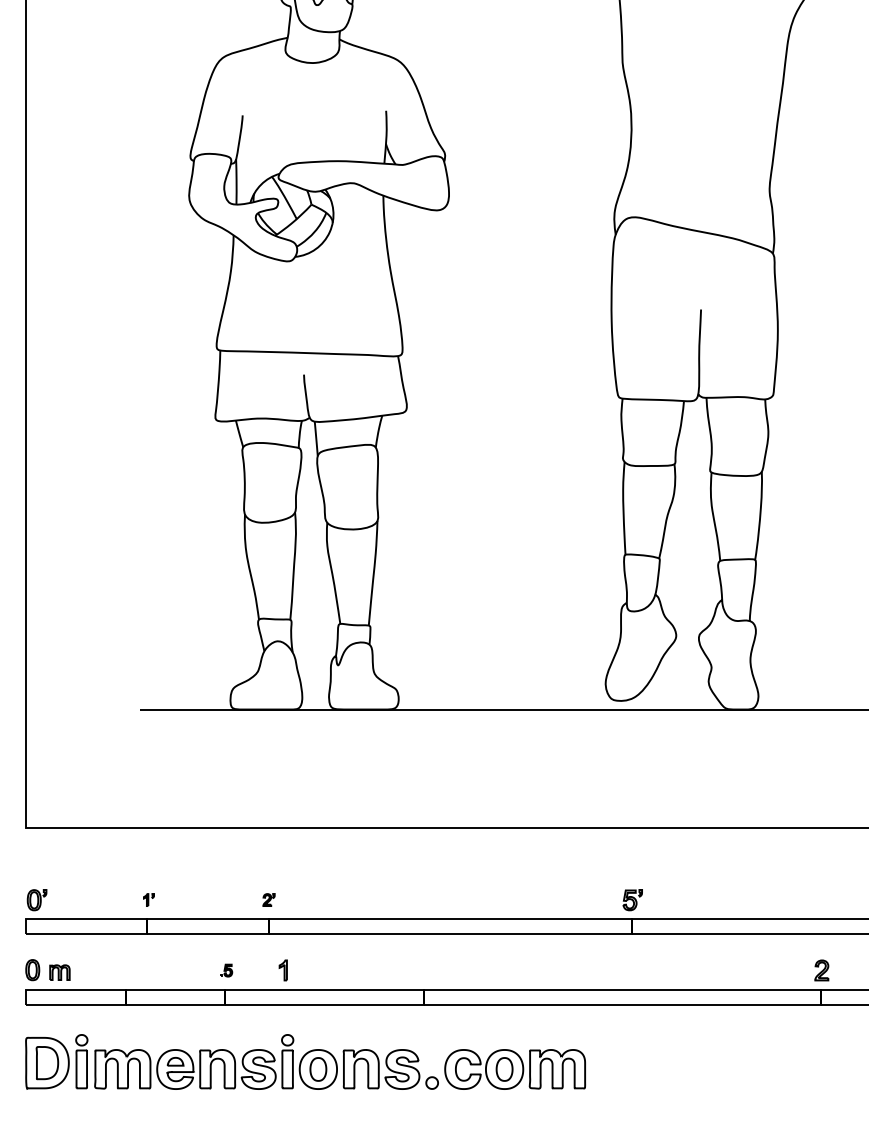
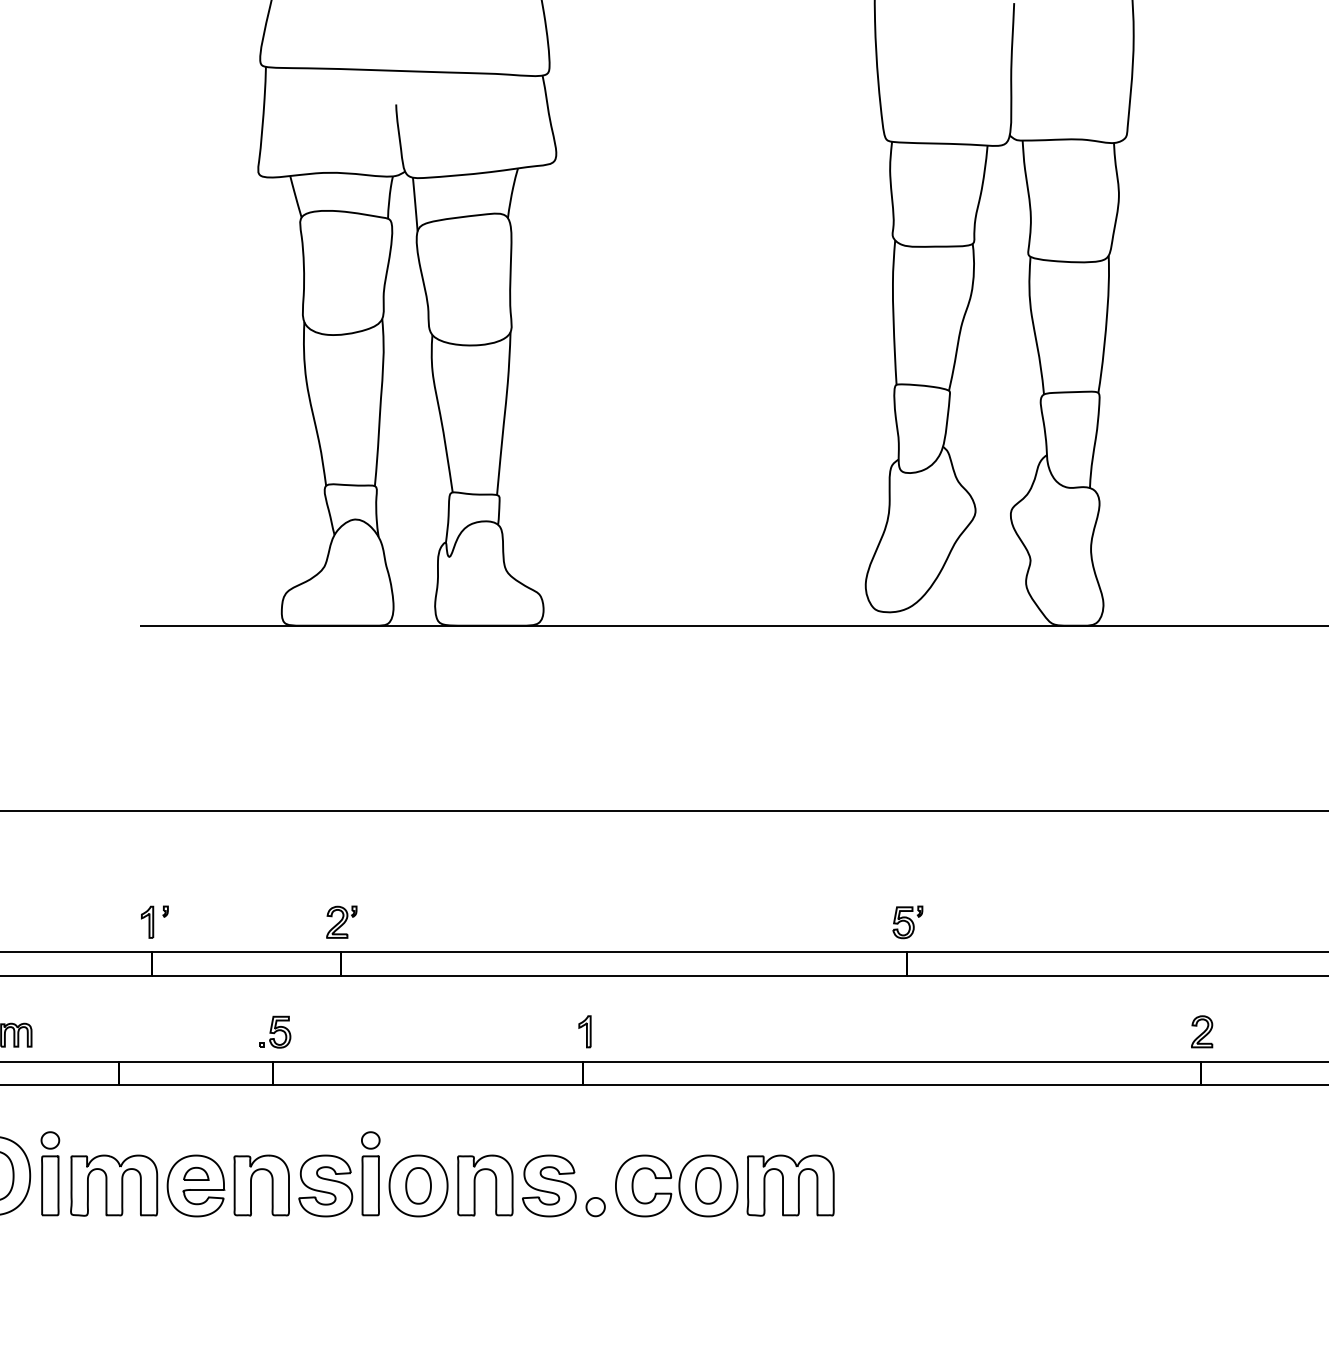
part: (148, 899) -> (154, 921), size x1.67
part: (268, 899) -> (340, 921), size x1.67
part: (226, 970) -> (275, 1031), size x1.67
part: (282, 970) -> (583, 1031), moved

